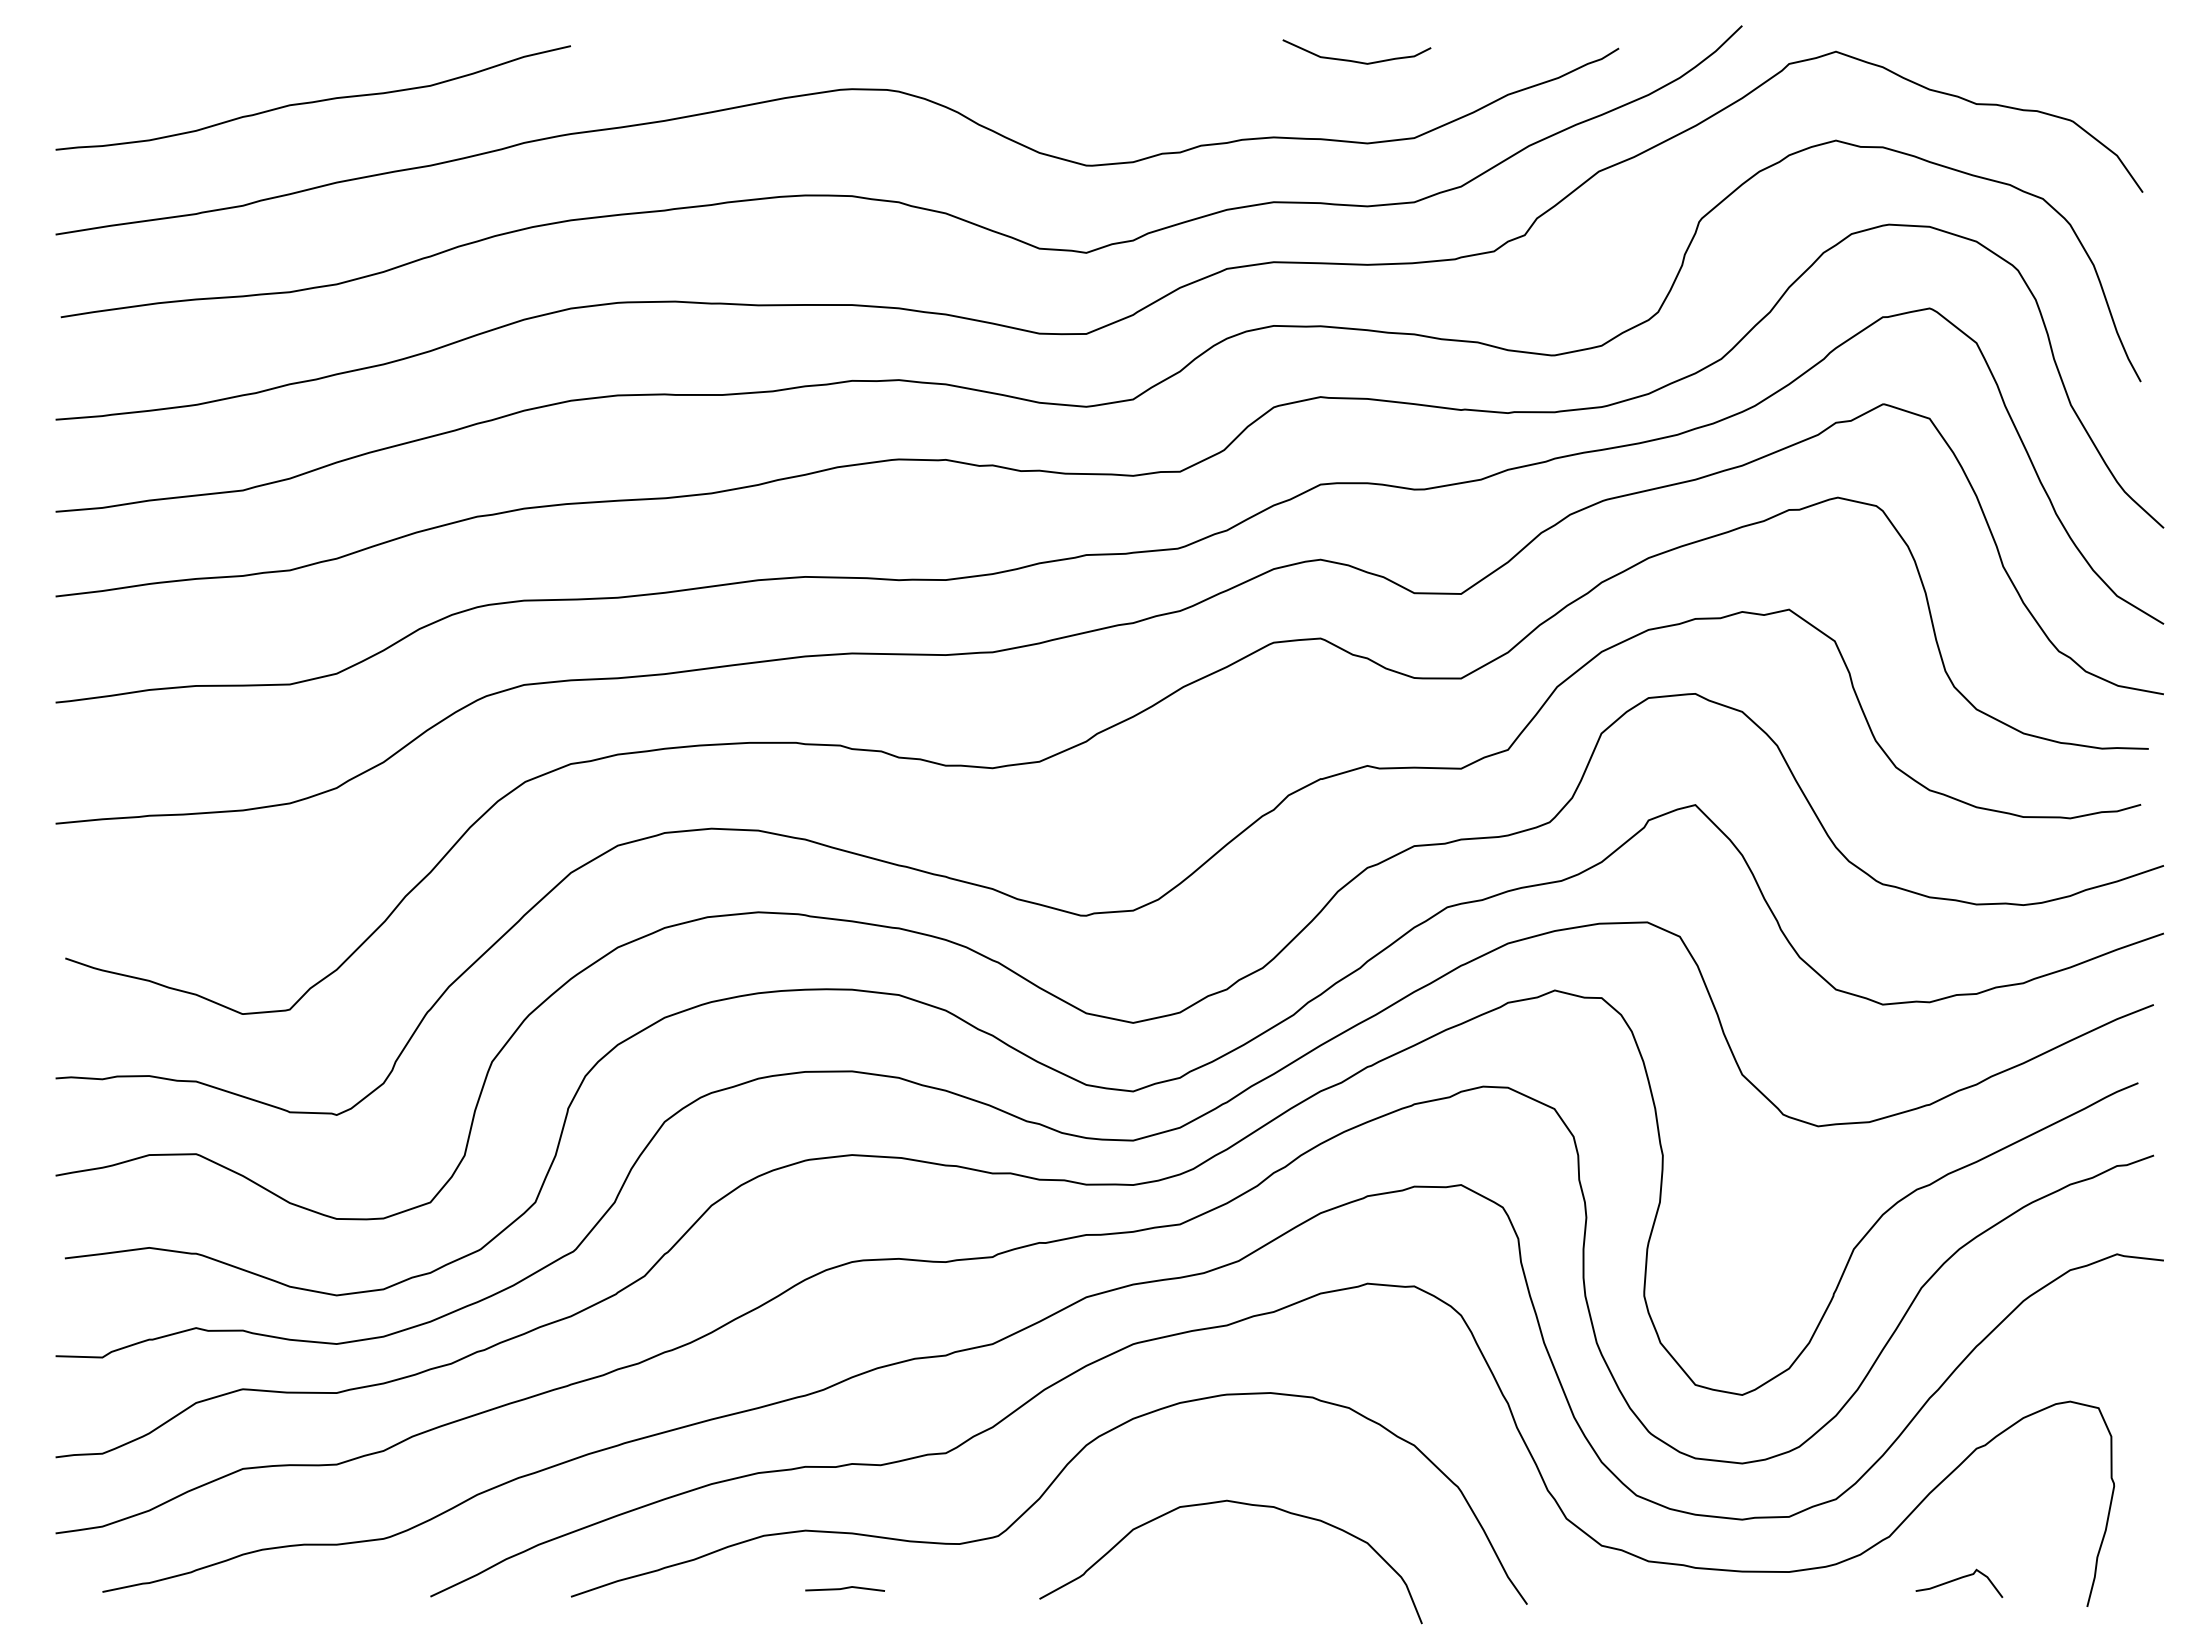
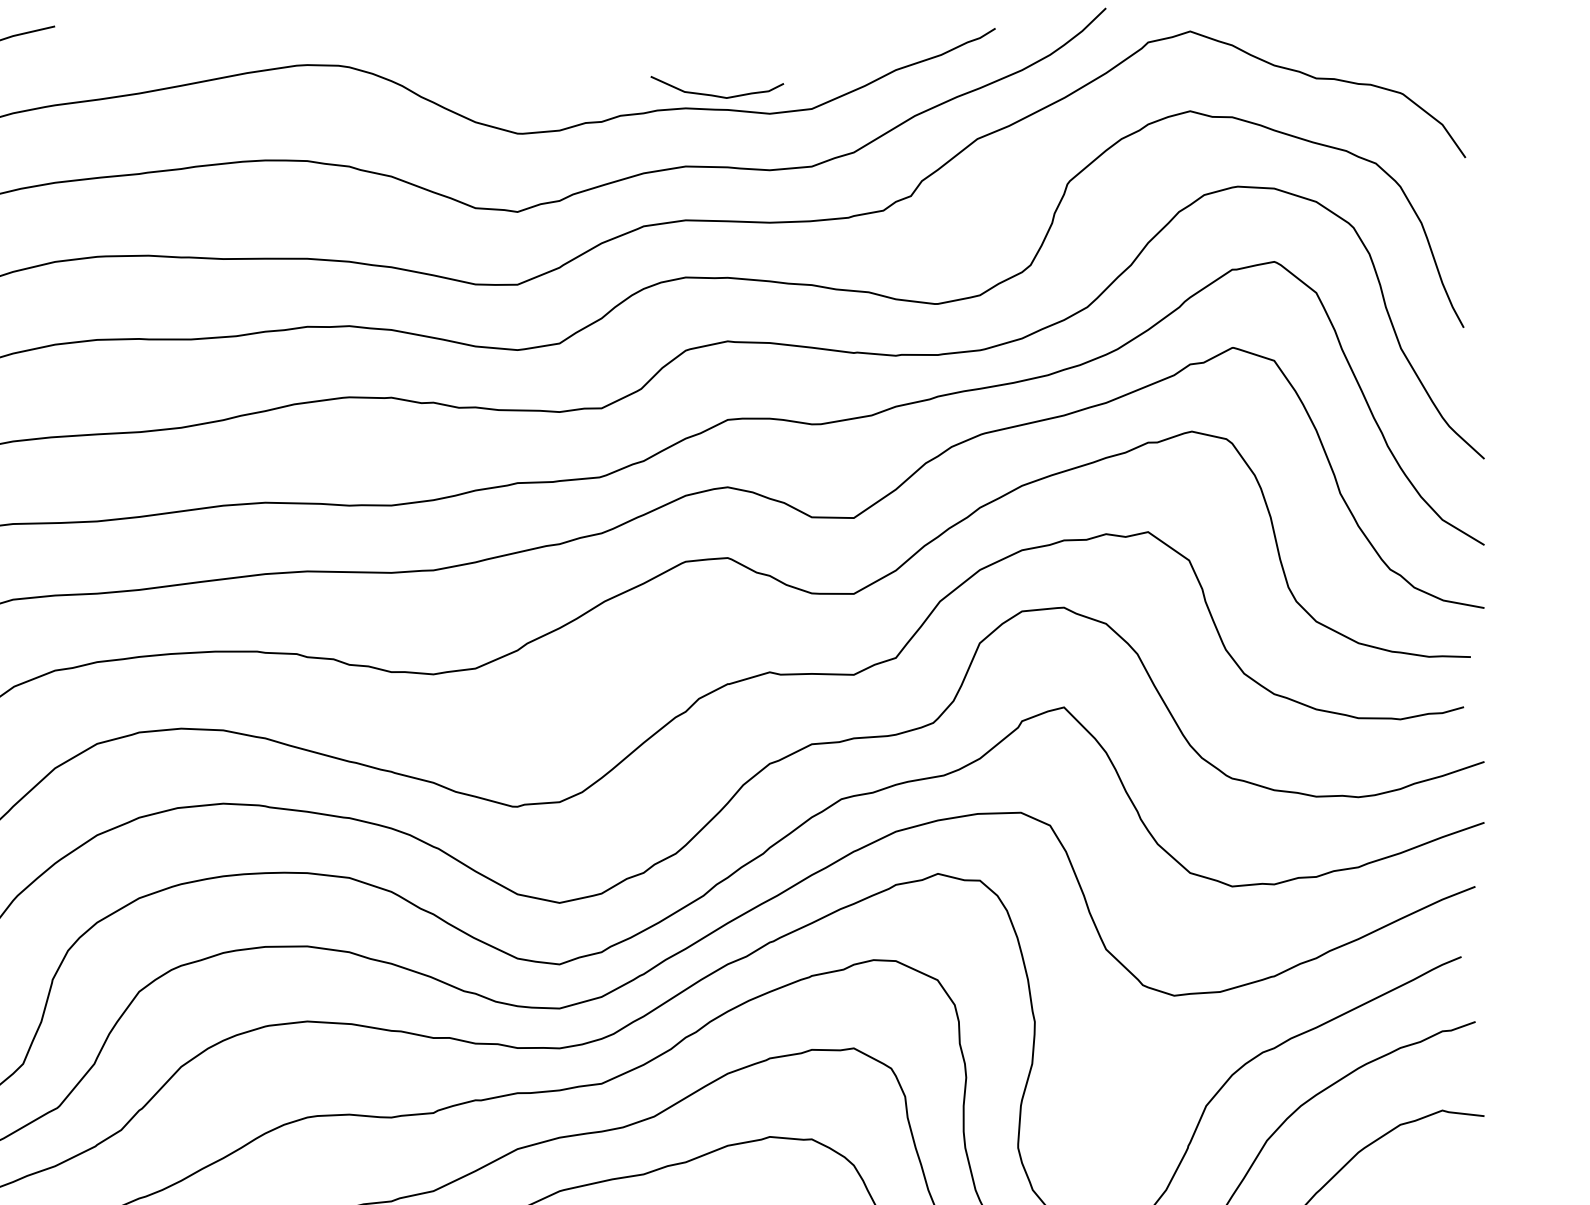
curve: (1355, 60) -> (716, 94), moved

